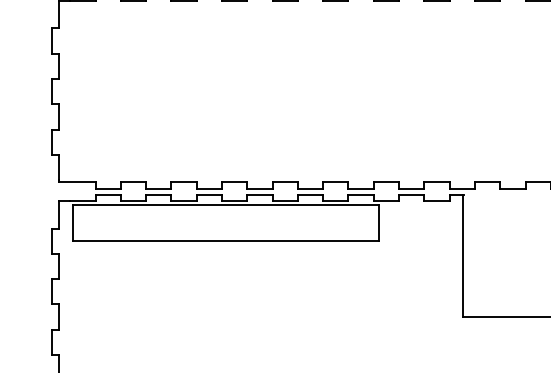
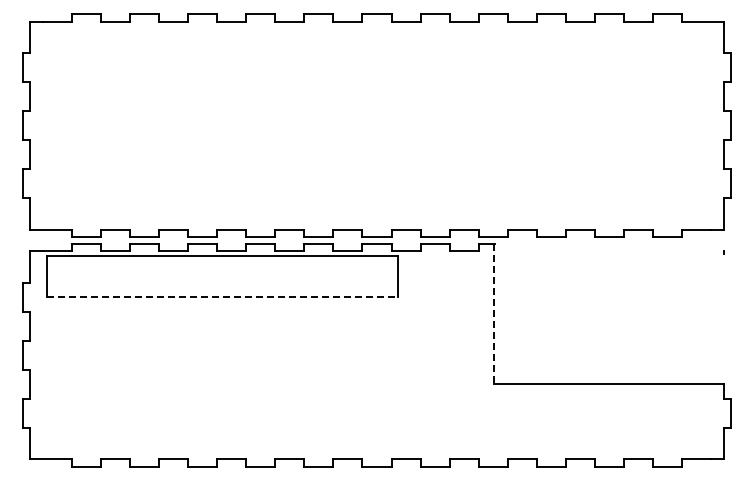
line: (226, 241) -> (222, 297), solid -> dashed
line: (463, 256) -> (494, 314), solid -> dashed

